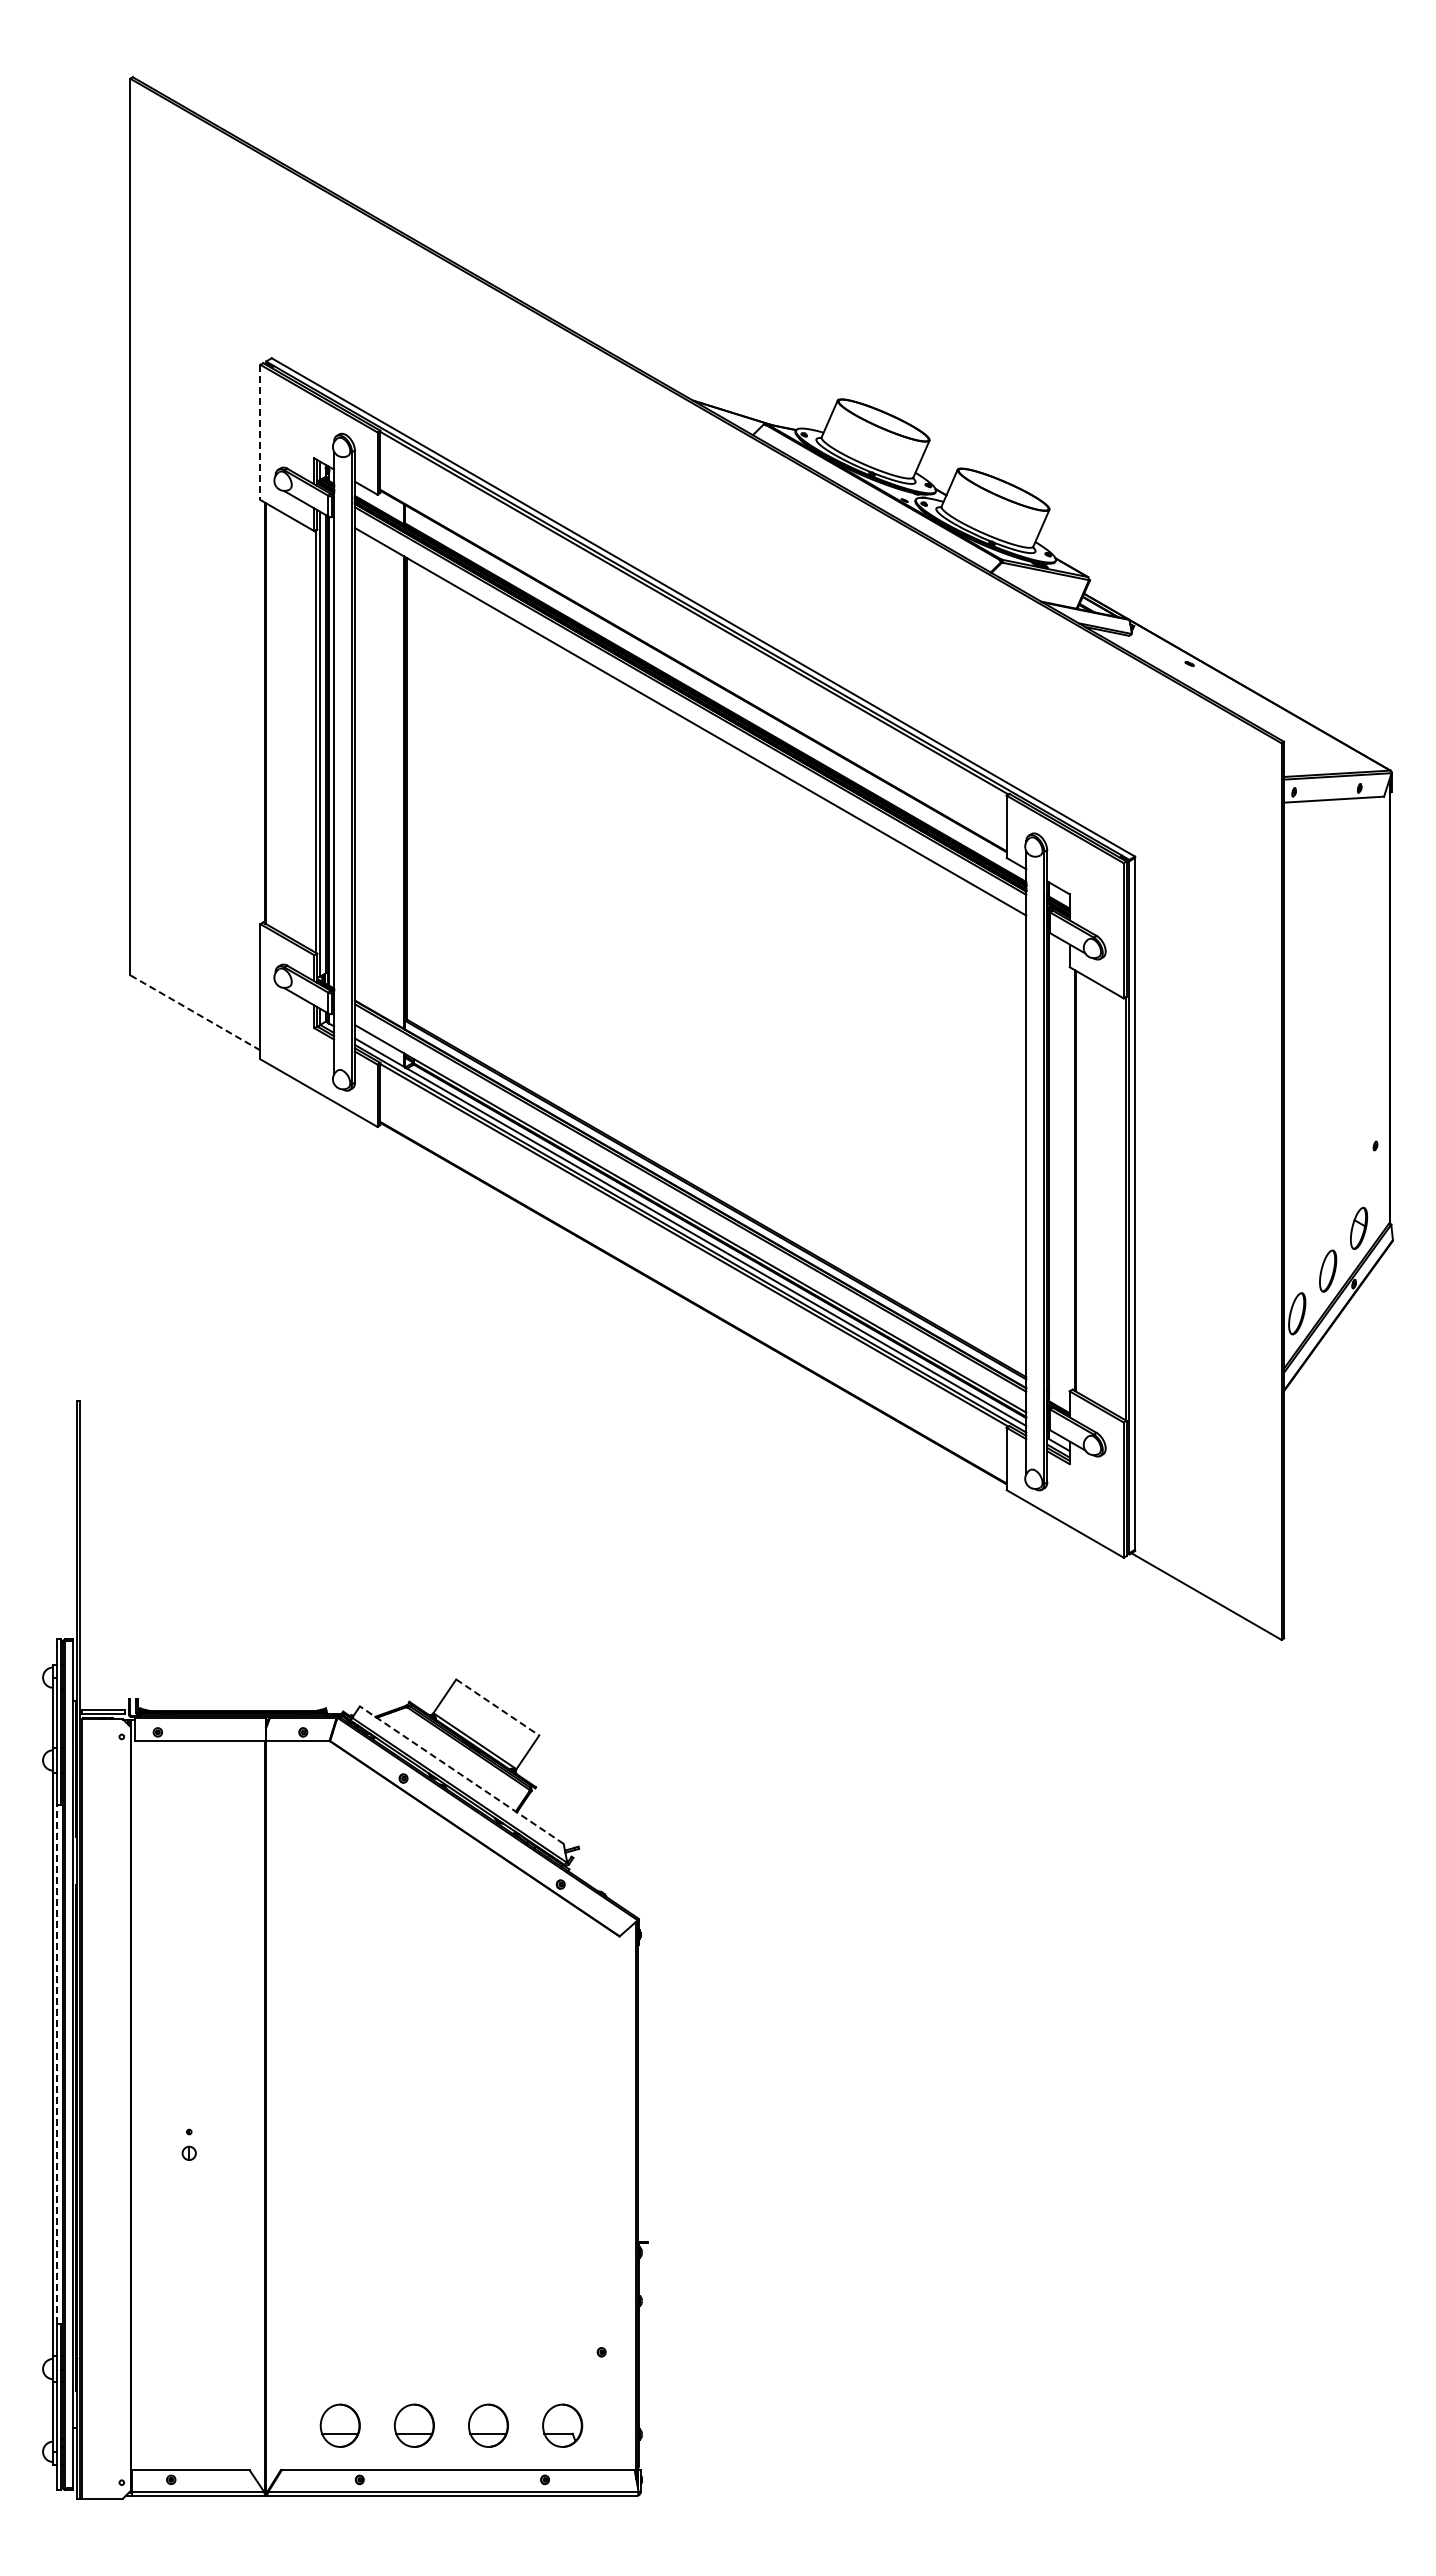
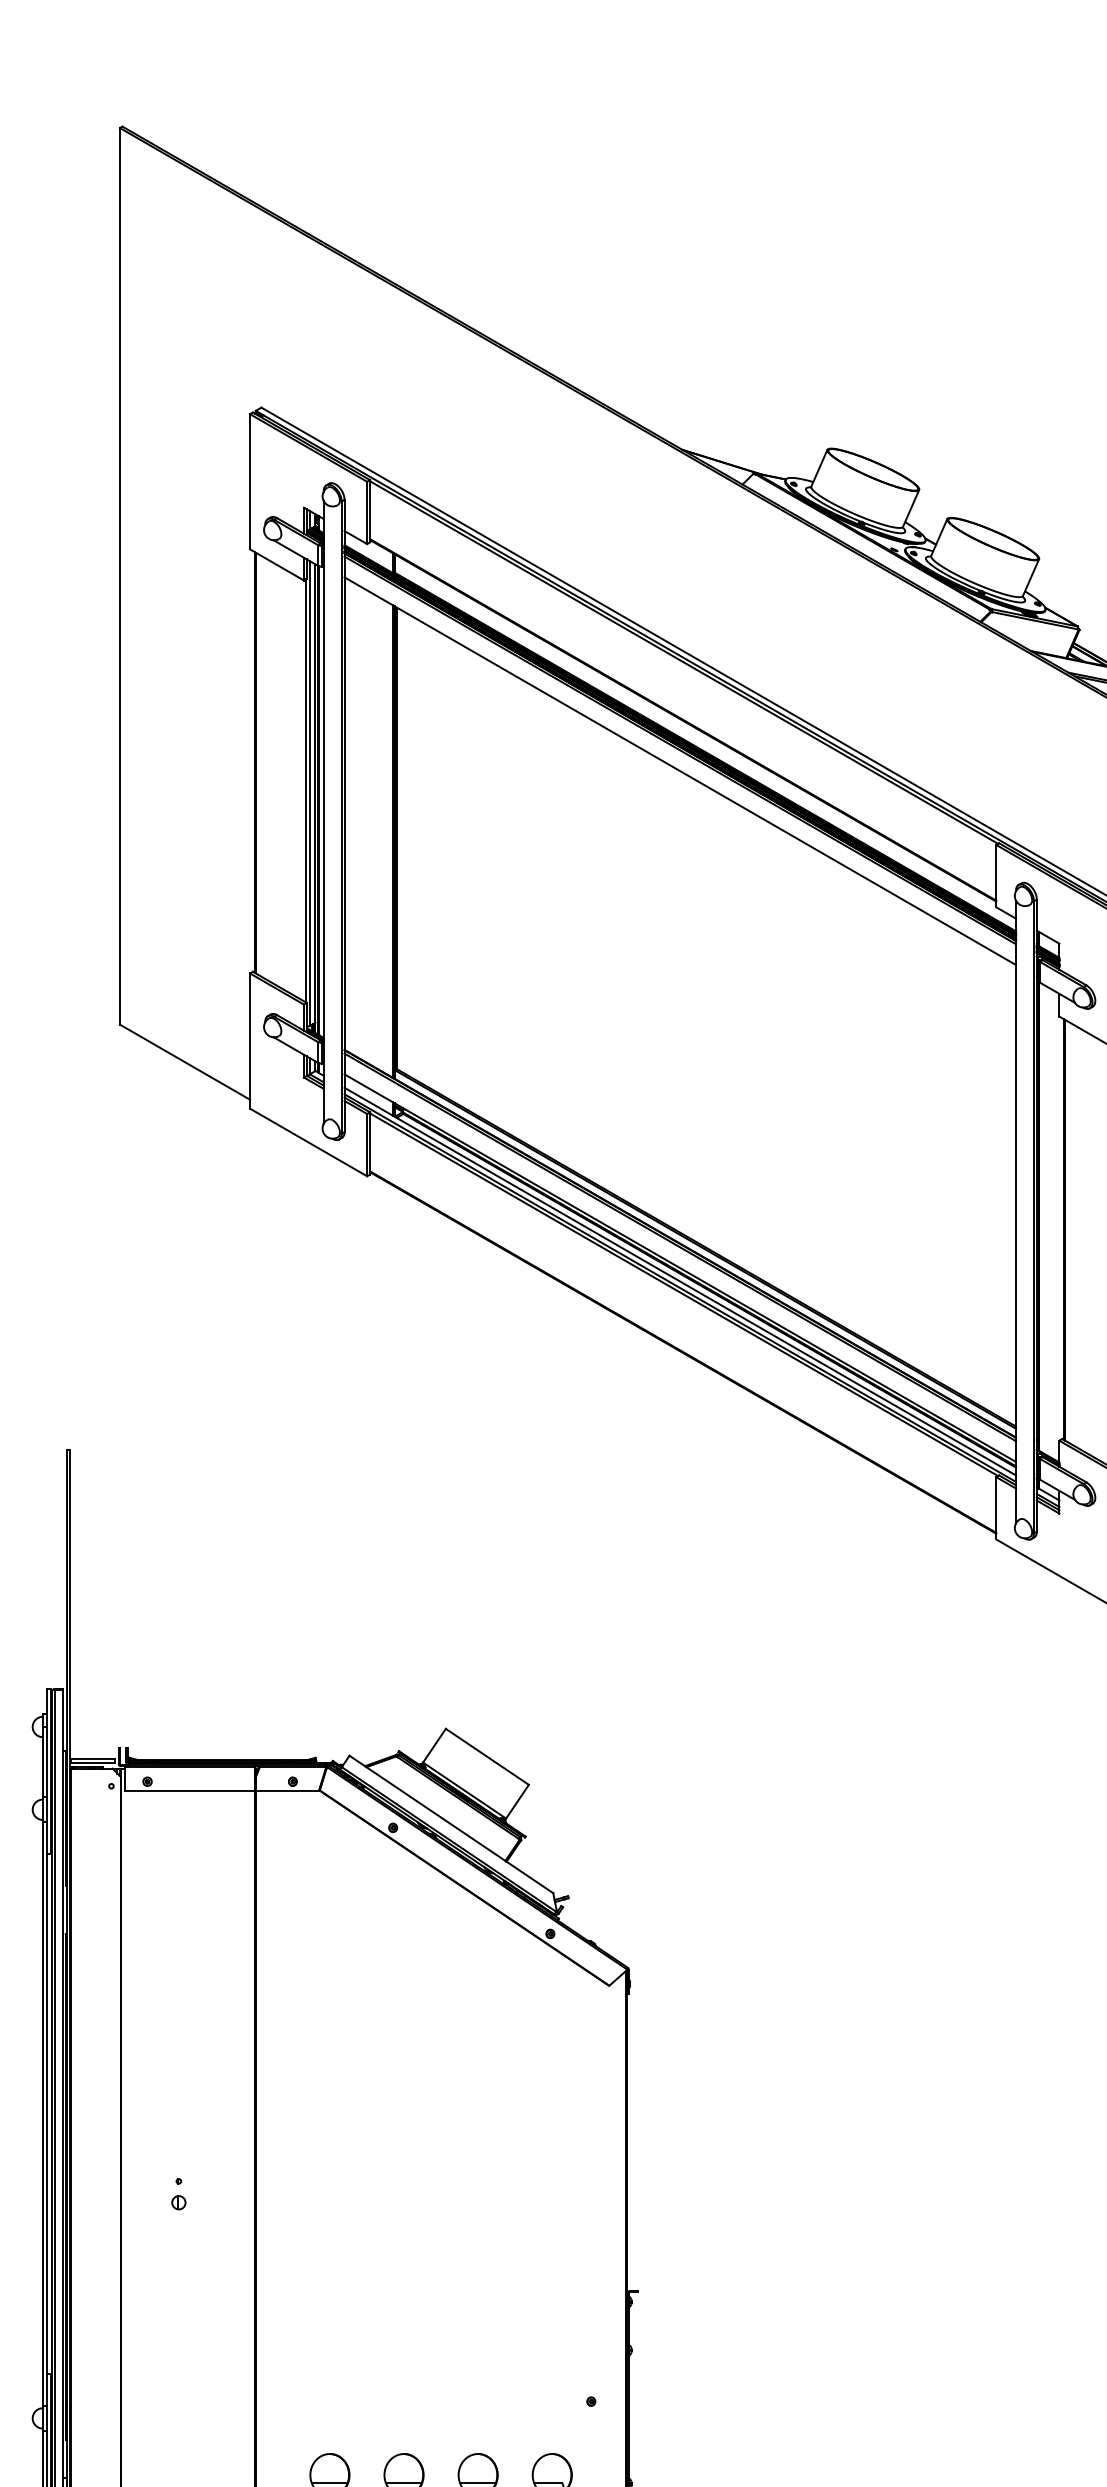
line: (260, 432) -> (250, 481), dashed -> solid
line: (194, 1012) -> (184, 1061), dashed -> solid
line: (498, 1707) -> (488, 1756), dashed -> solid
line: (461, 1775) -> (451, 1824), dashed -> solid
line: (57, 2064) -> (47, 2113), dashed -> solid

